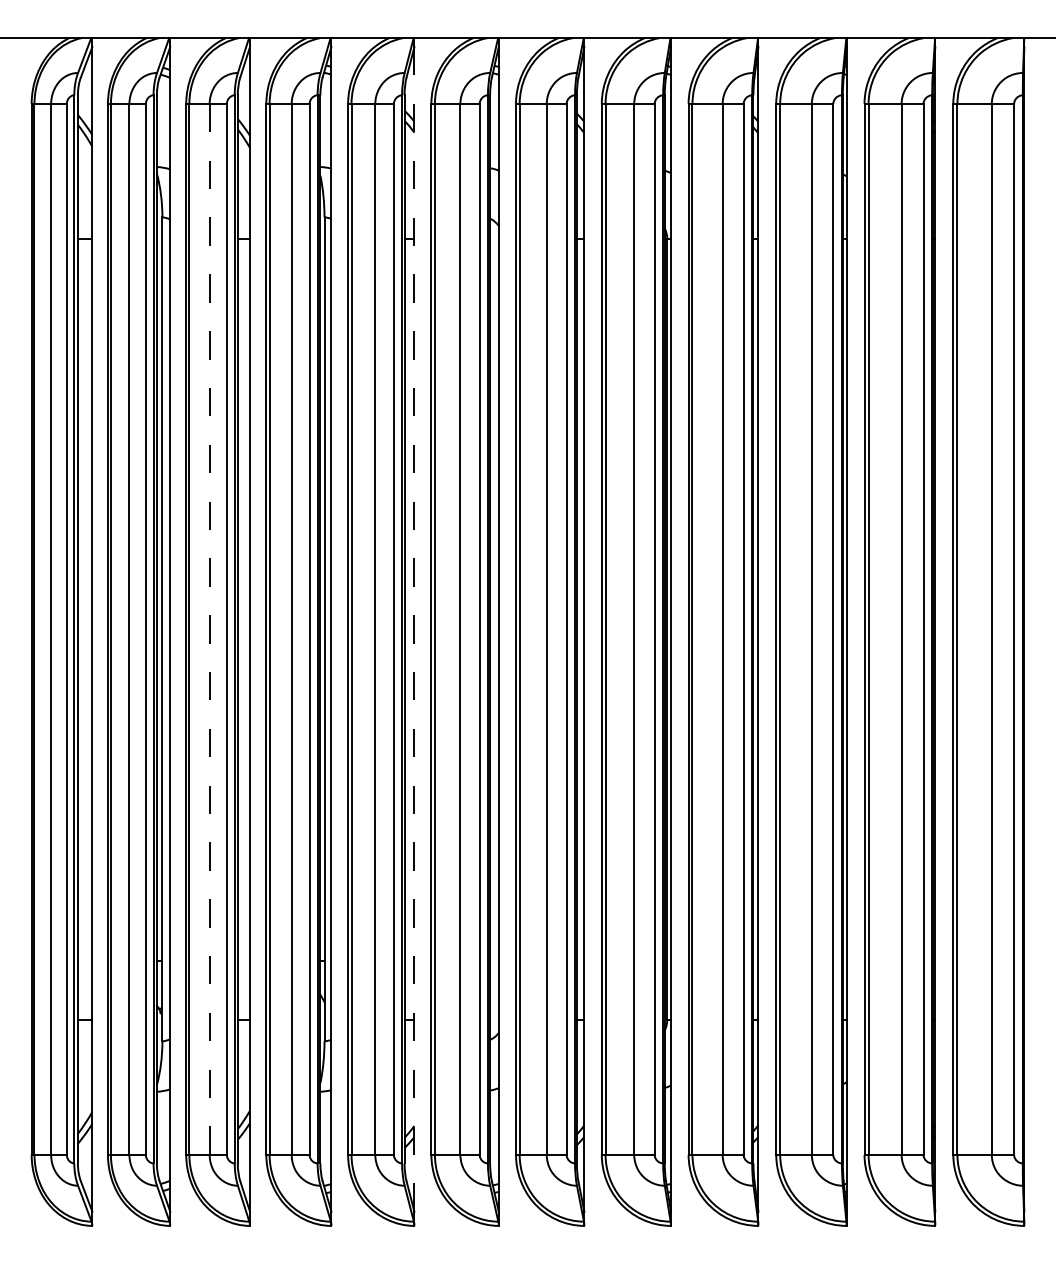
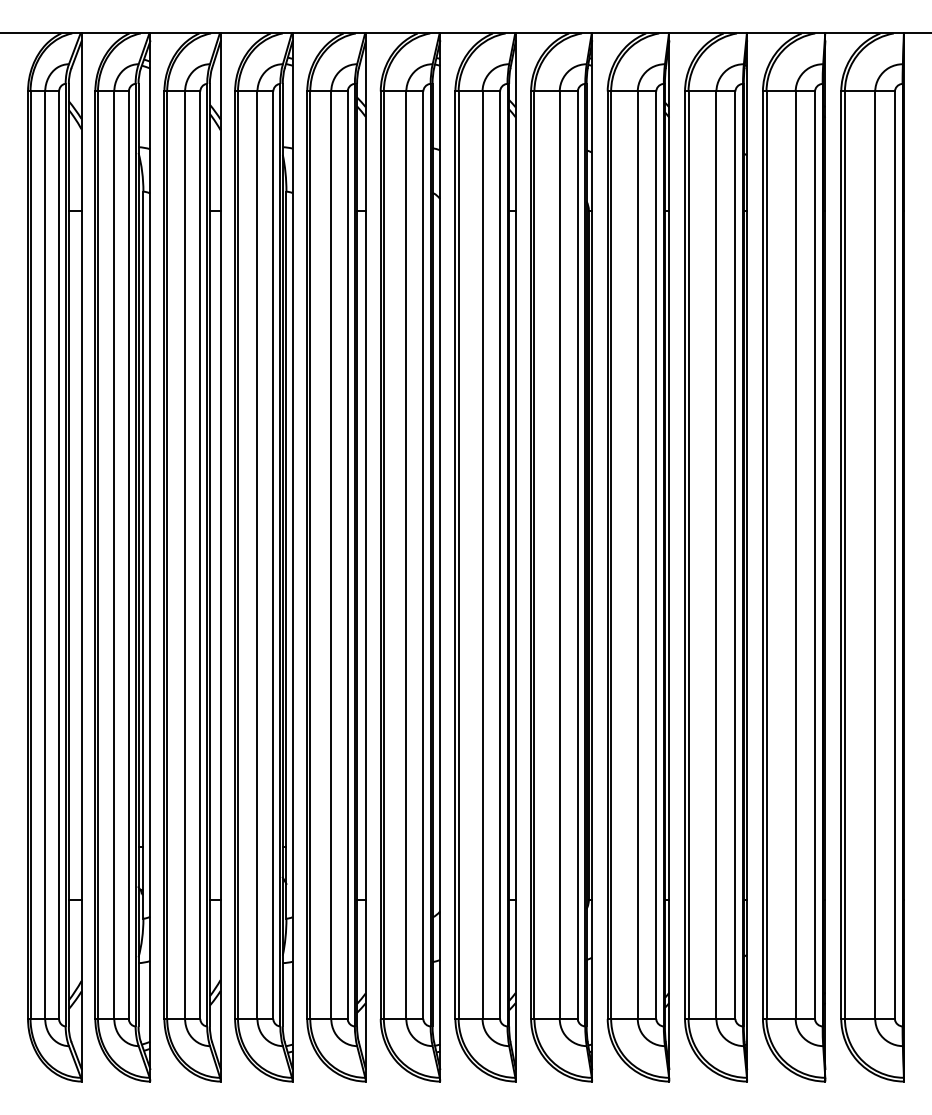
line: (210, 629) -> (185, 555), dashed -> solid
line: (414, 629) -> (365, 555), dashed -> solid

